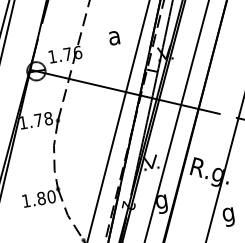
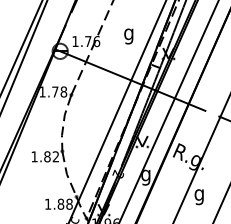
text: (114, 40) -> (128, 36), a -> g
text: (50, 196) -> (55, 156), 1.80 -> 1.82

